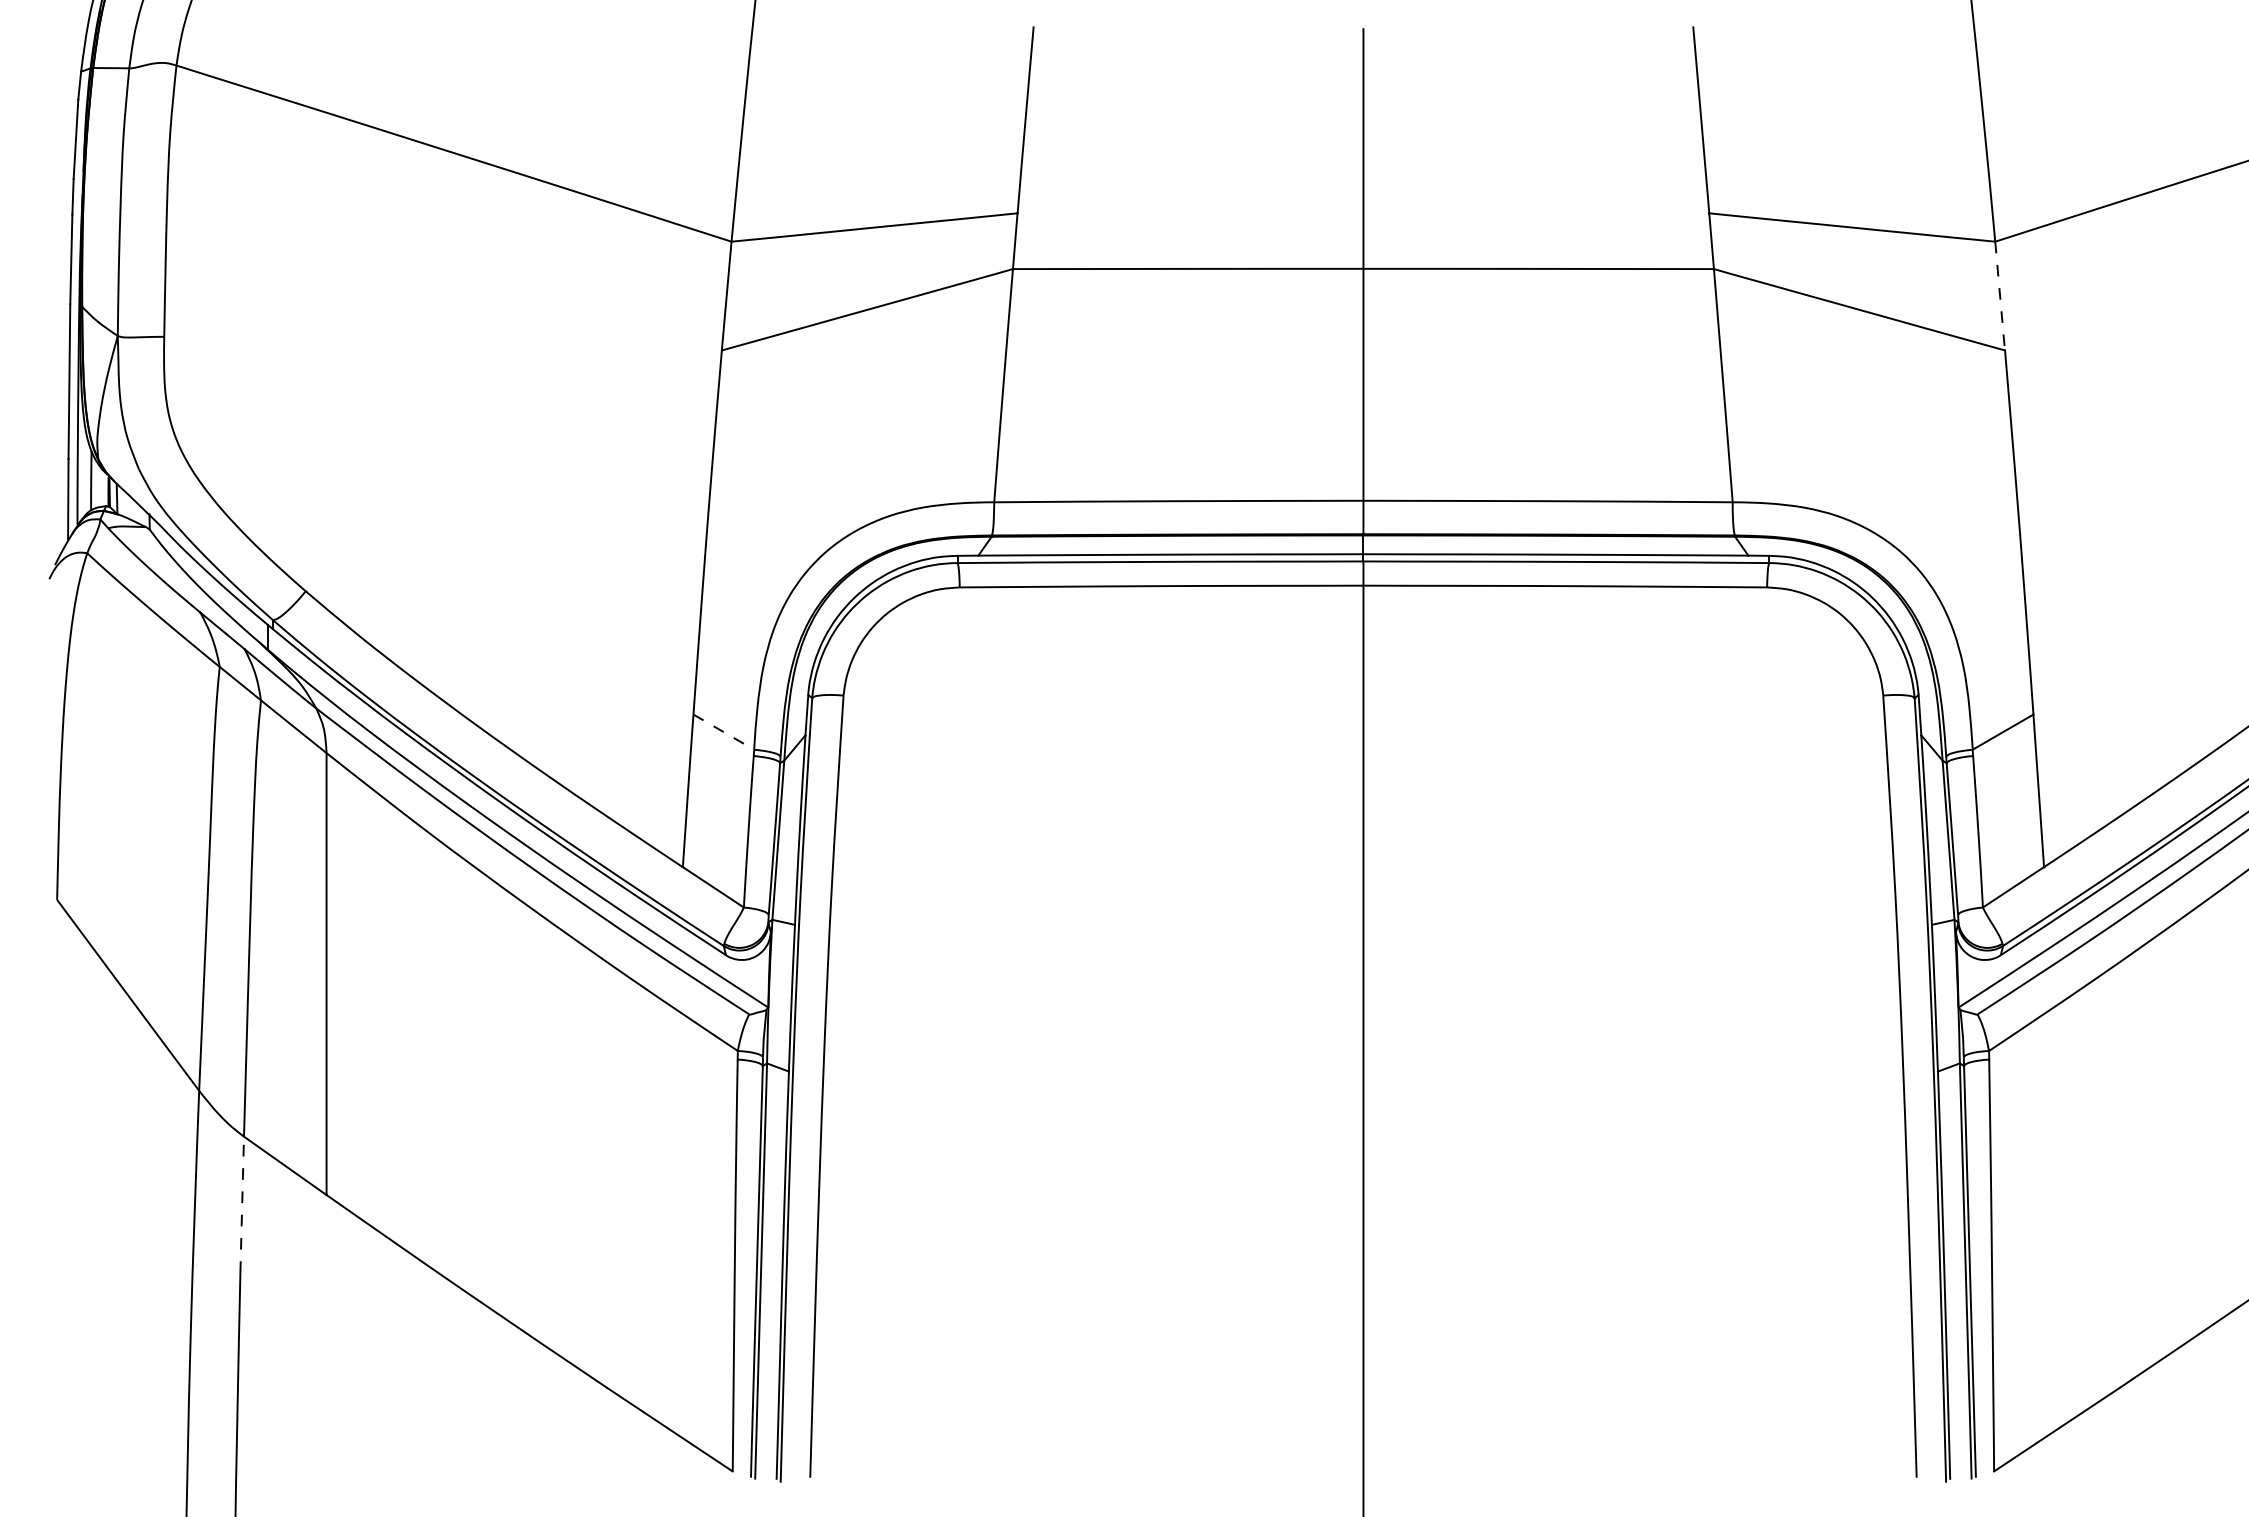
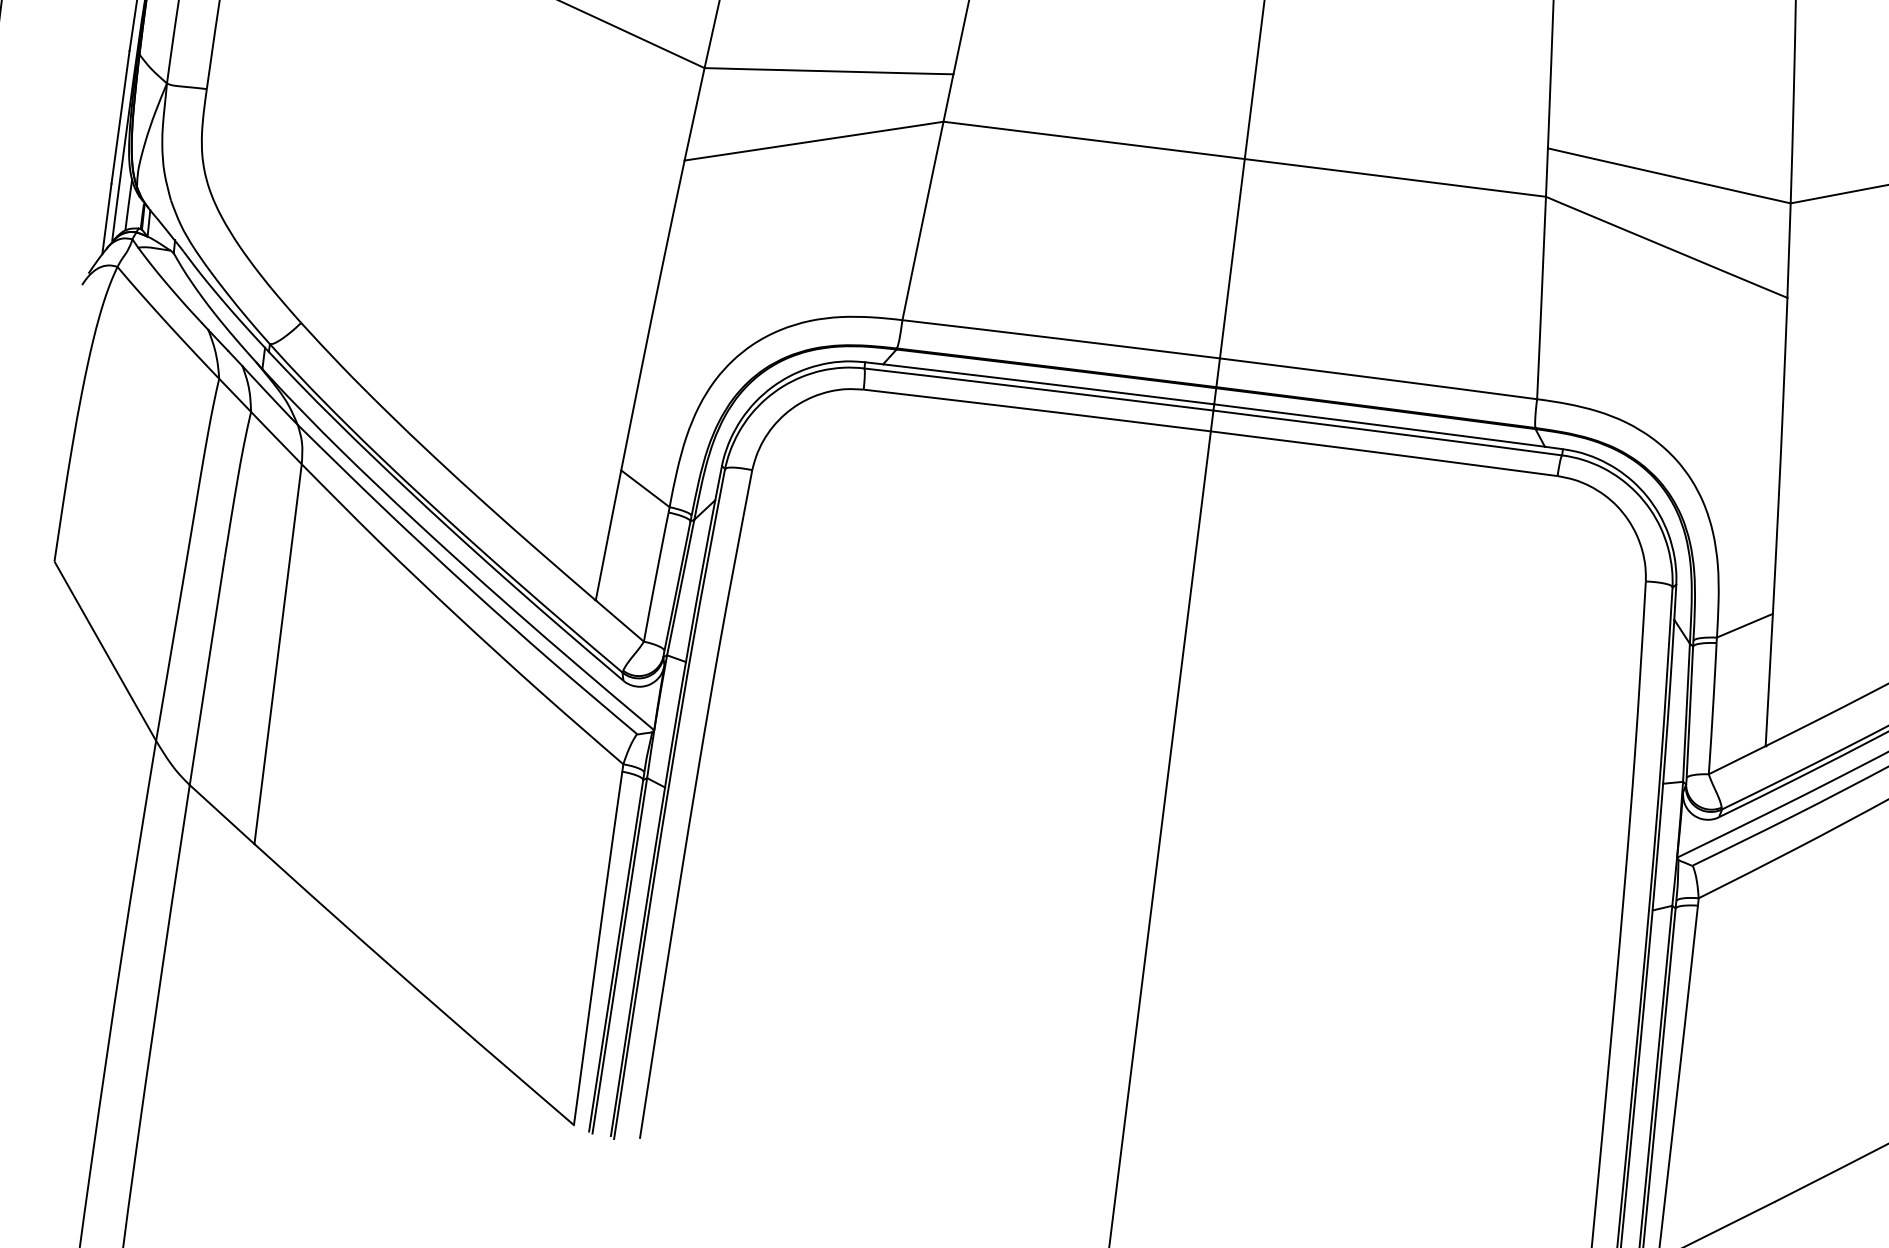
line: (2000, 296) -> (1789, 251), dashed -> solid
line: (724, 732) -> (645, 489), dashed -> solid
line: (242, 1204) -> (181, 843), dashed -> solid

